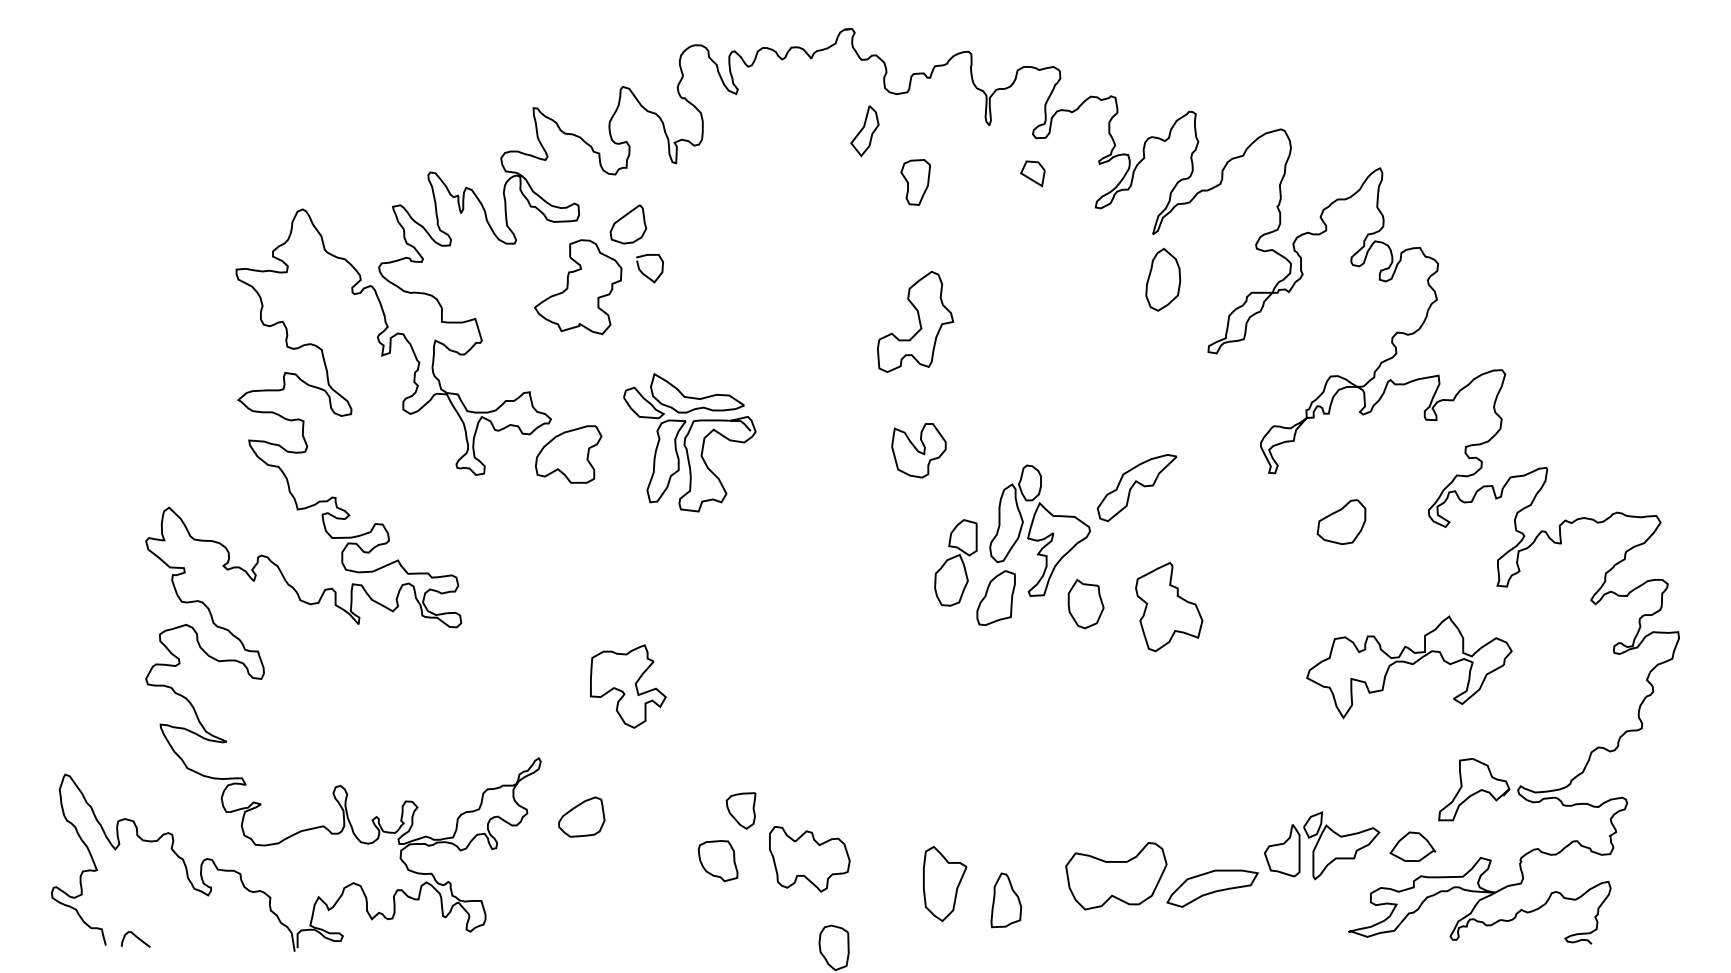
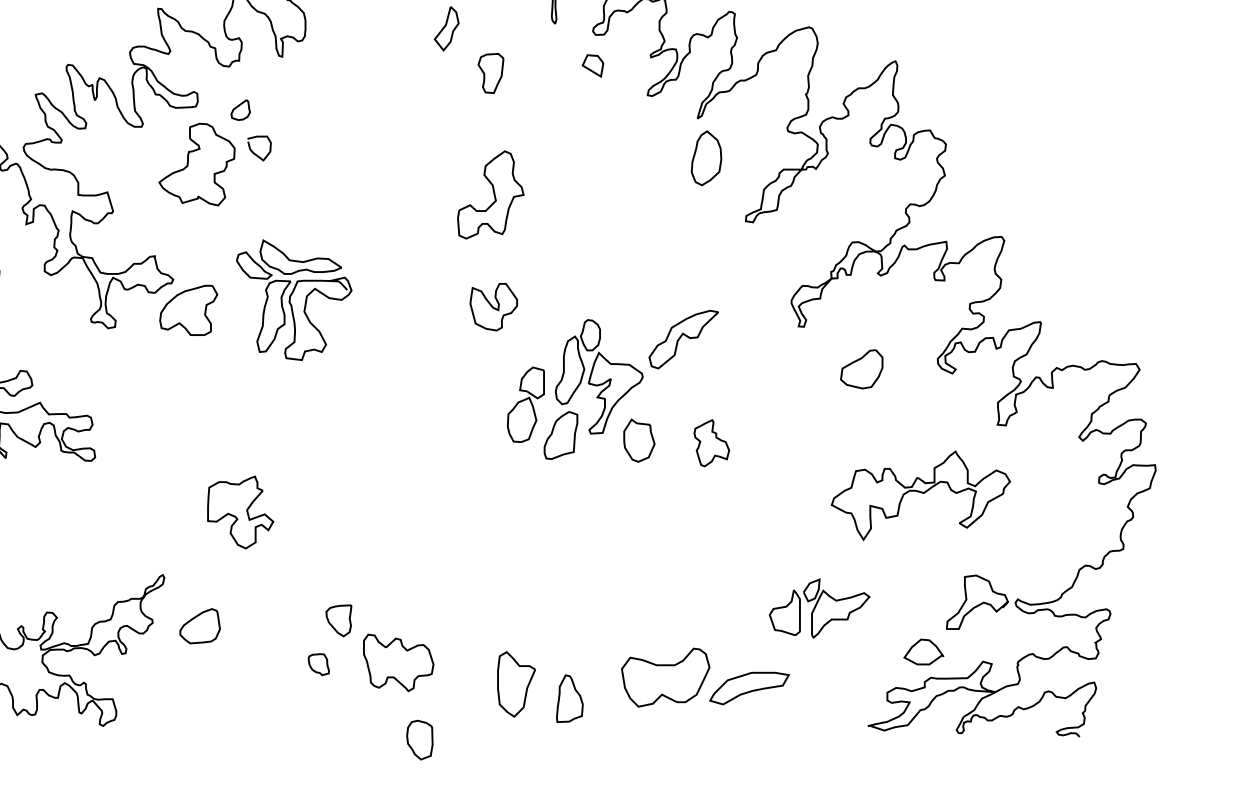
part: (628, 224) -> (240, 110), size x0.6
part: (1169, 606) -> (711, 442), size x0.6
part: (1322, 845) -> (819, 608), moved
part: (717, 861) -> (318, 664), size x0.6

